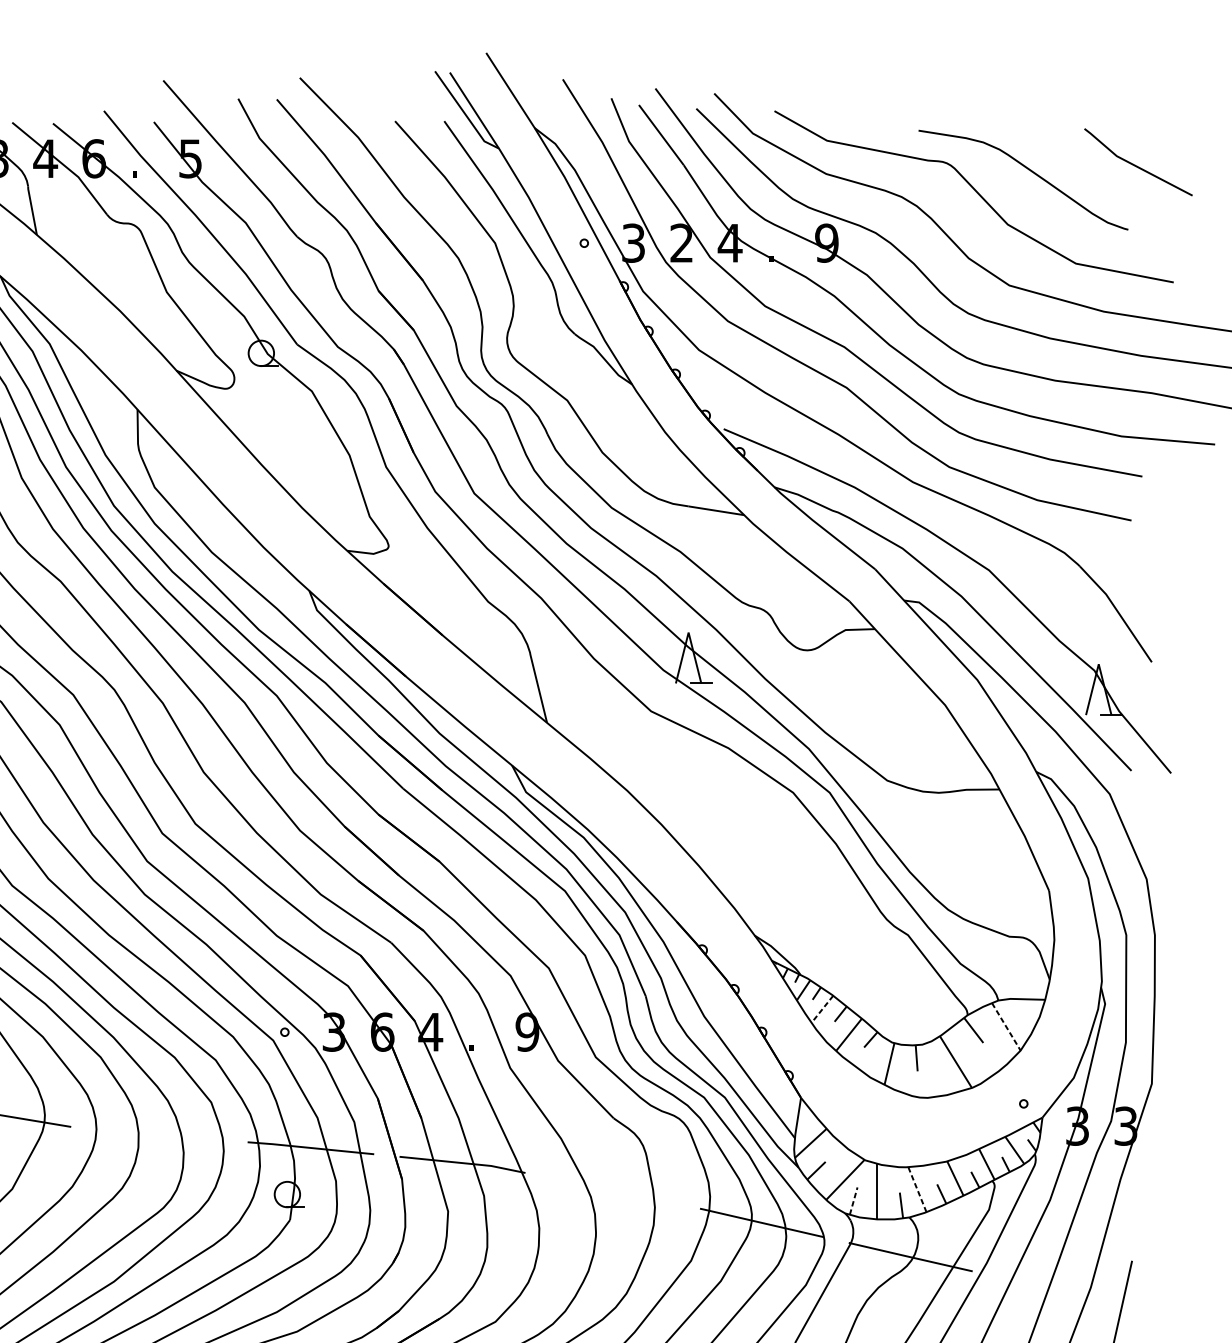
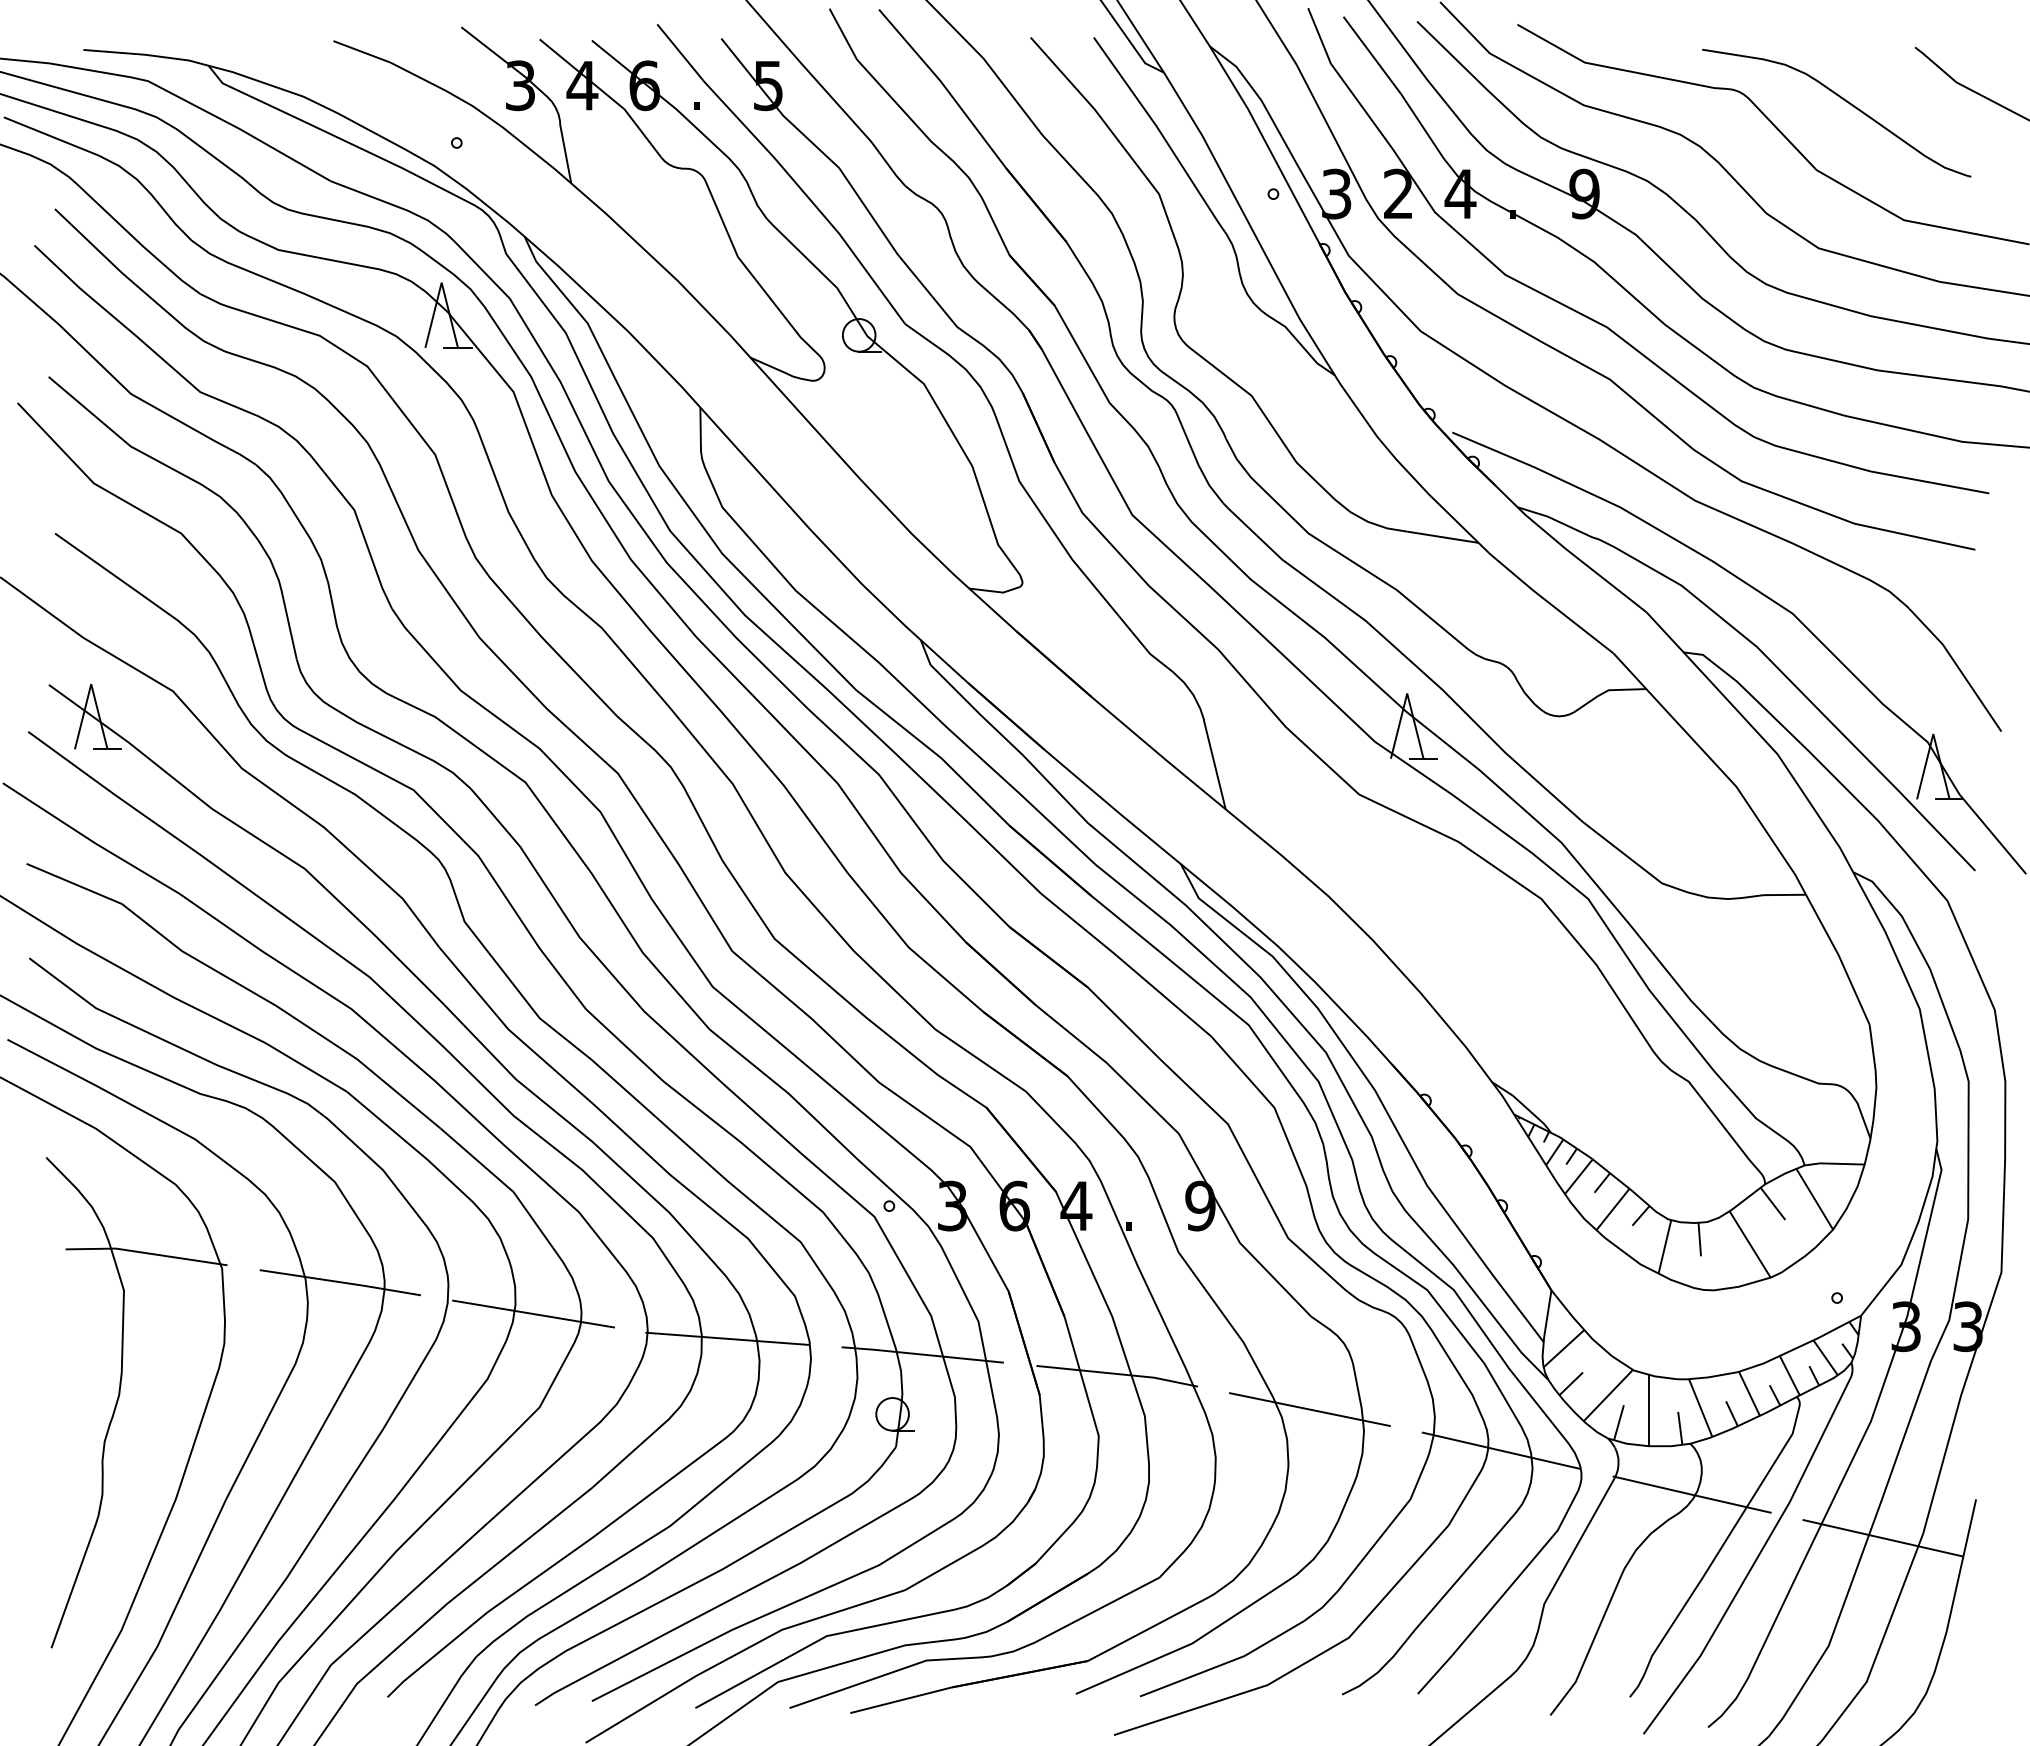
line: (822, 1009) -> (1578, 1177), dashed -> solid
line: (1006, 1027) -> (1814, 1199), dashed -> solid
line: (158, 1135) -> (727, 1338), added
line: (917, 1189) -> (1700, 1407), dashed -> solid
line: (612, 1190) -> (1309, 1409), added
line: (854, 1200) -> (1619, 1422), dashed -> solid
line: (1059, 1291) -> (1882, 1538), added

